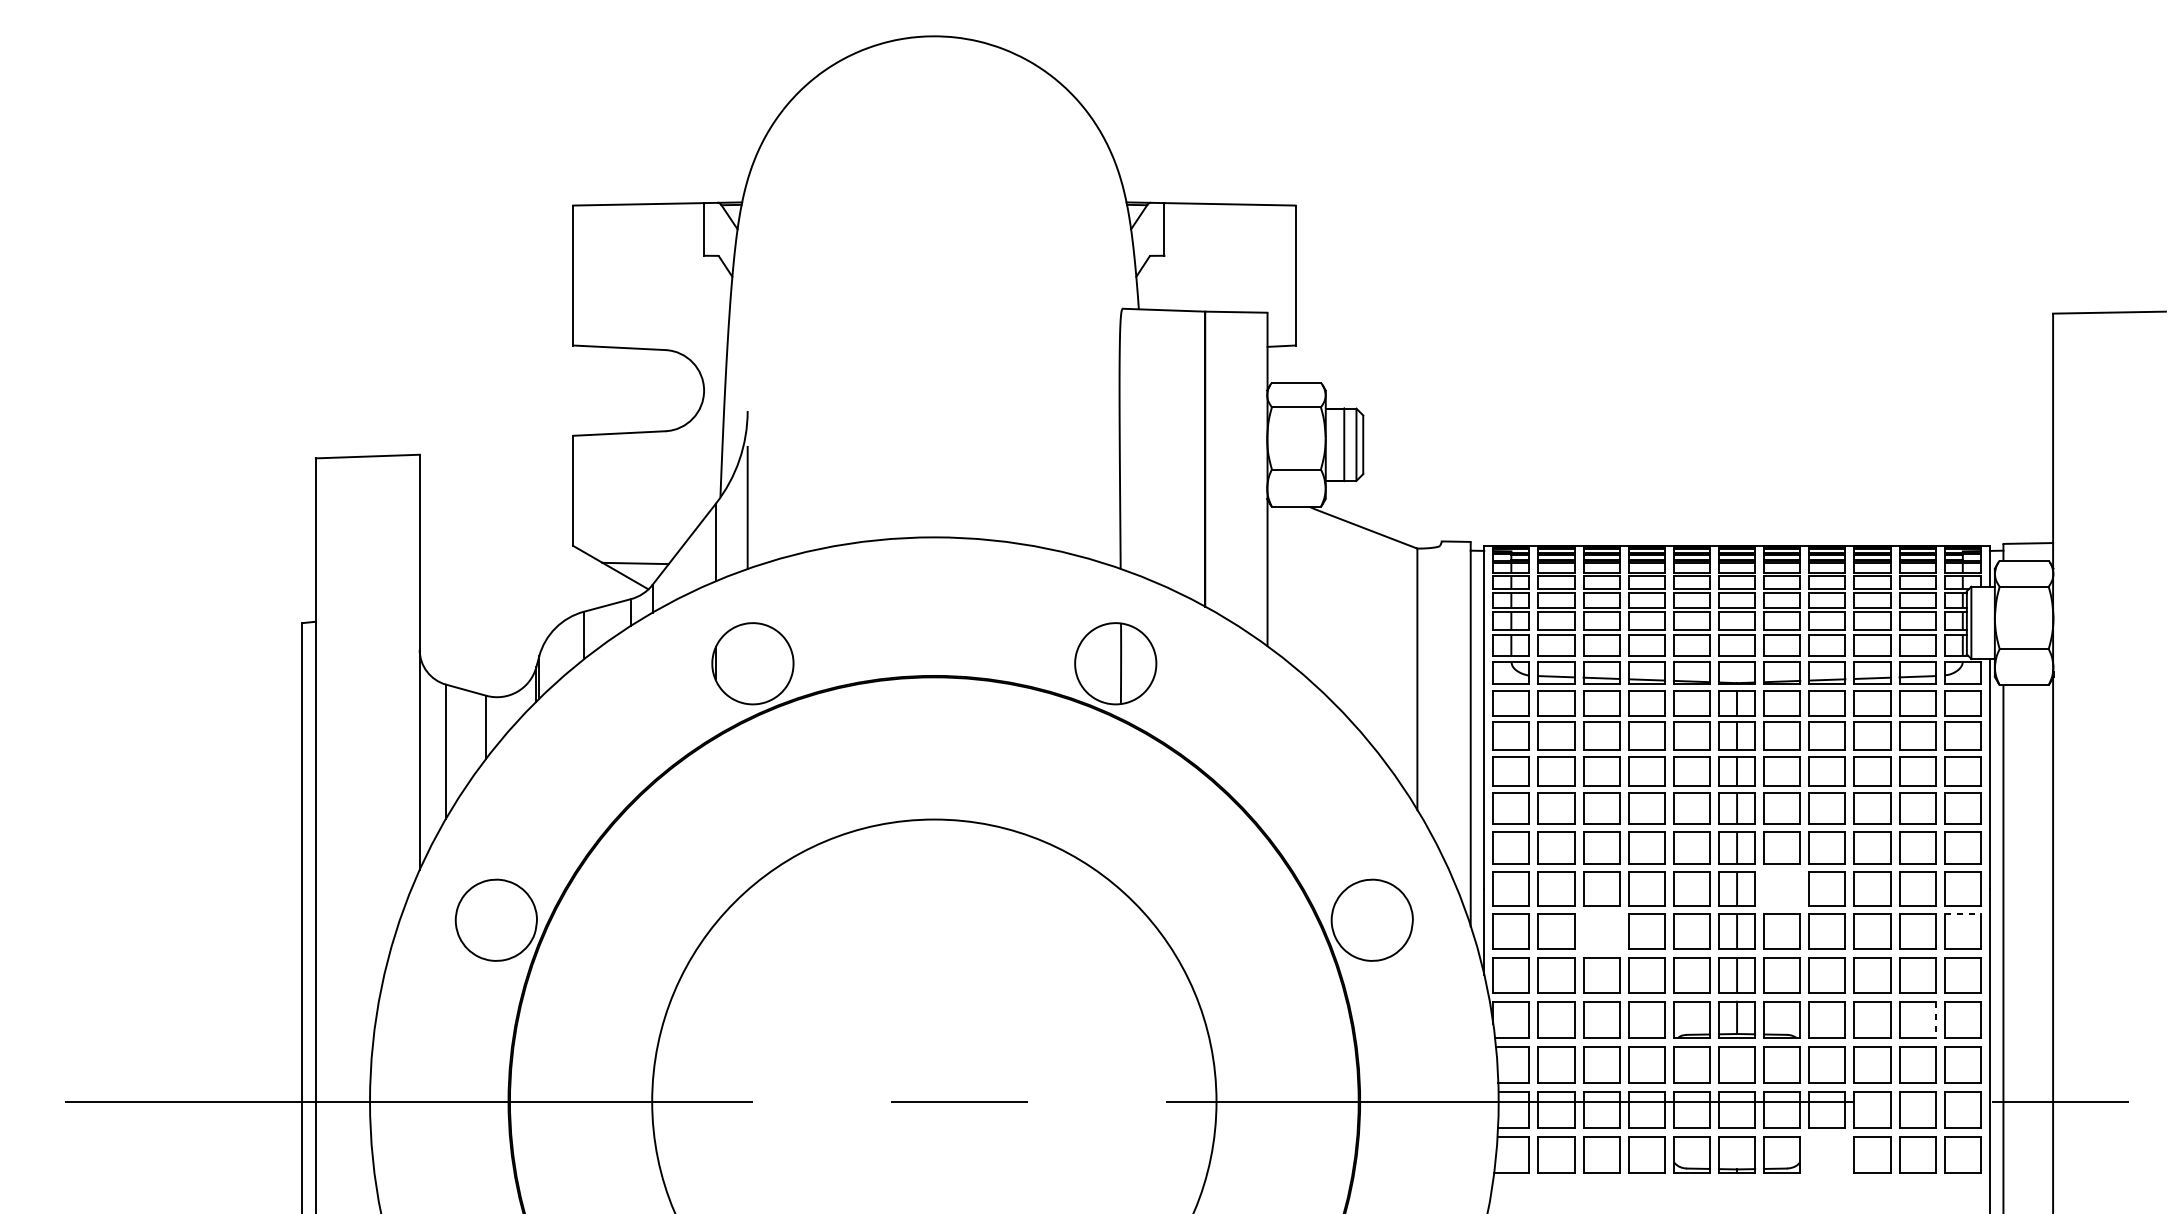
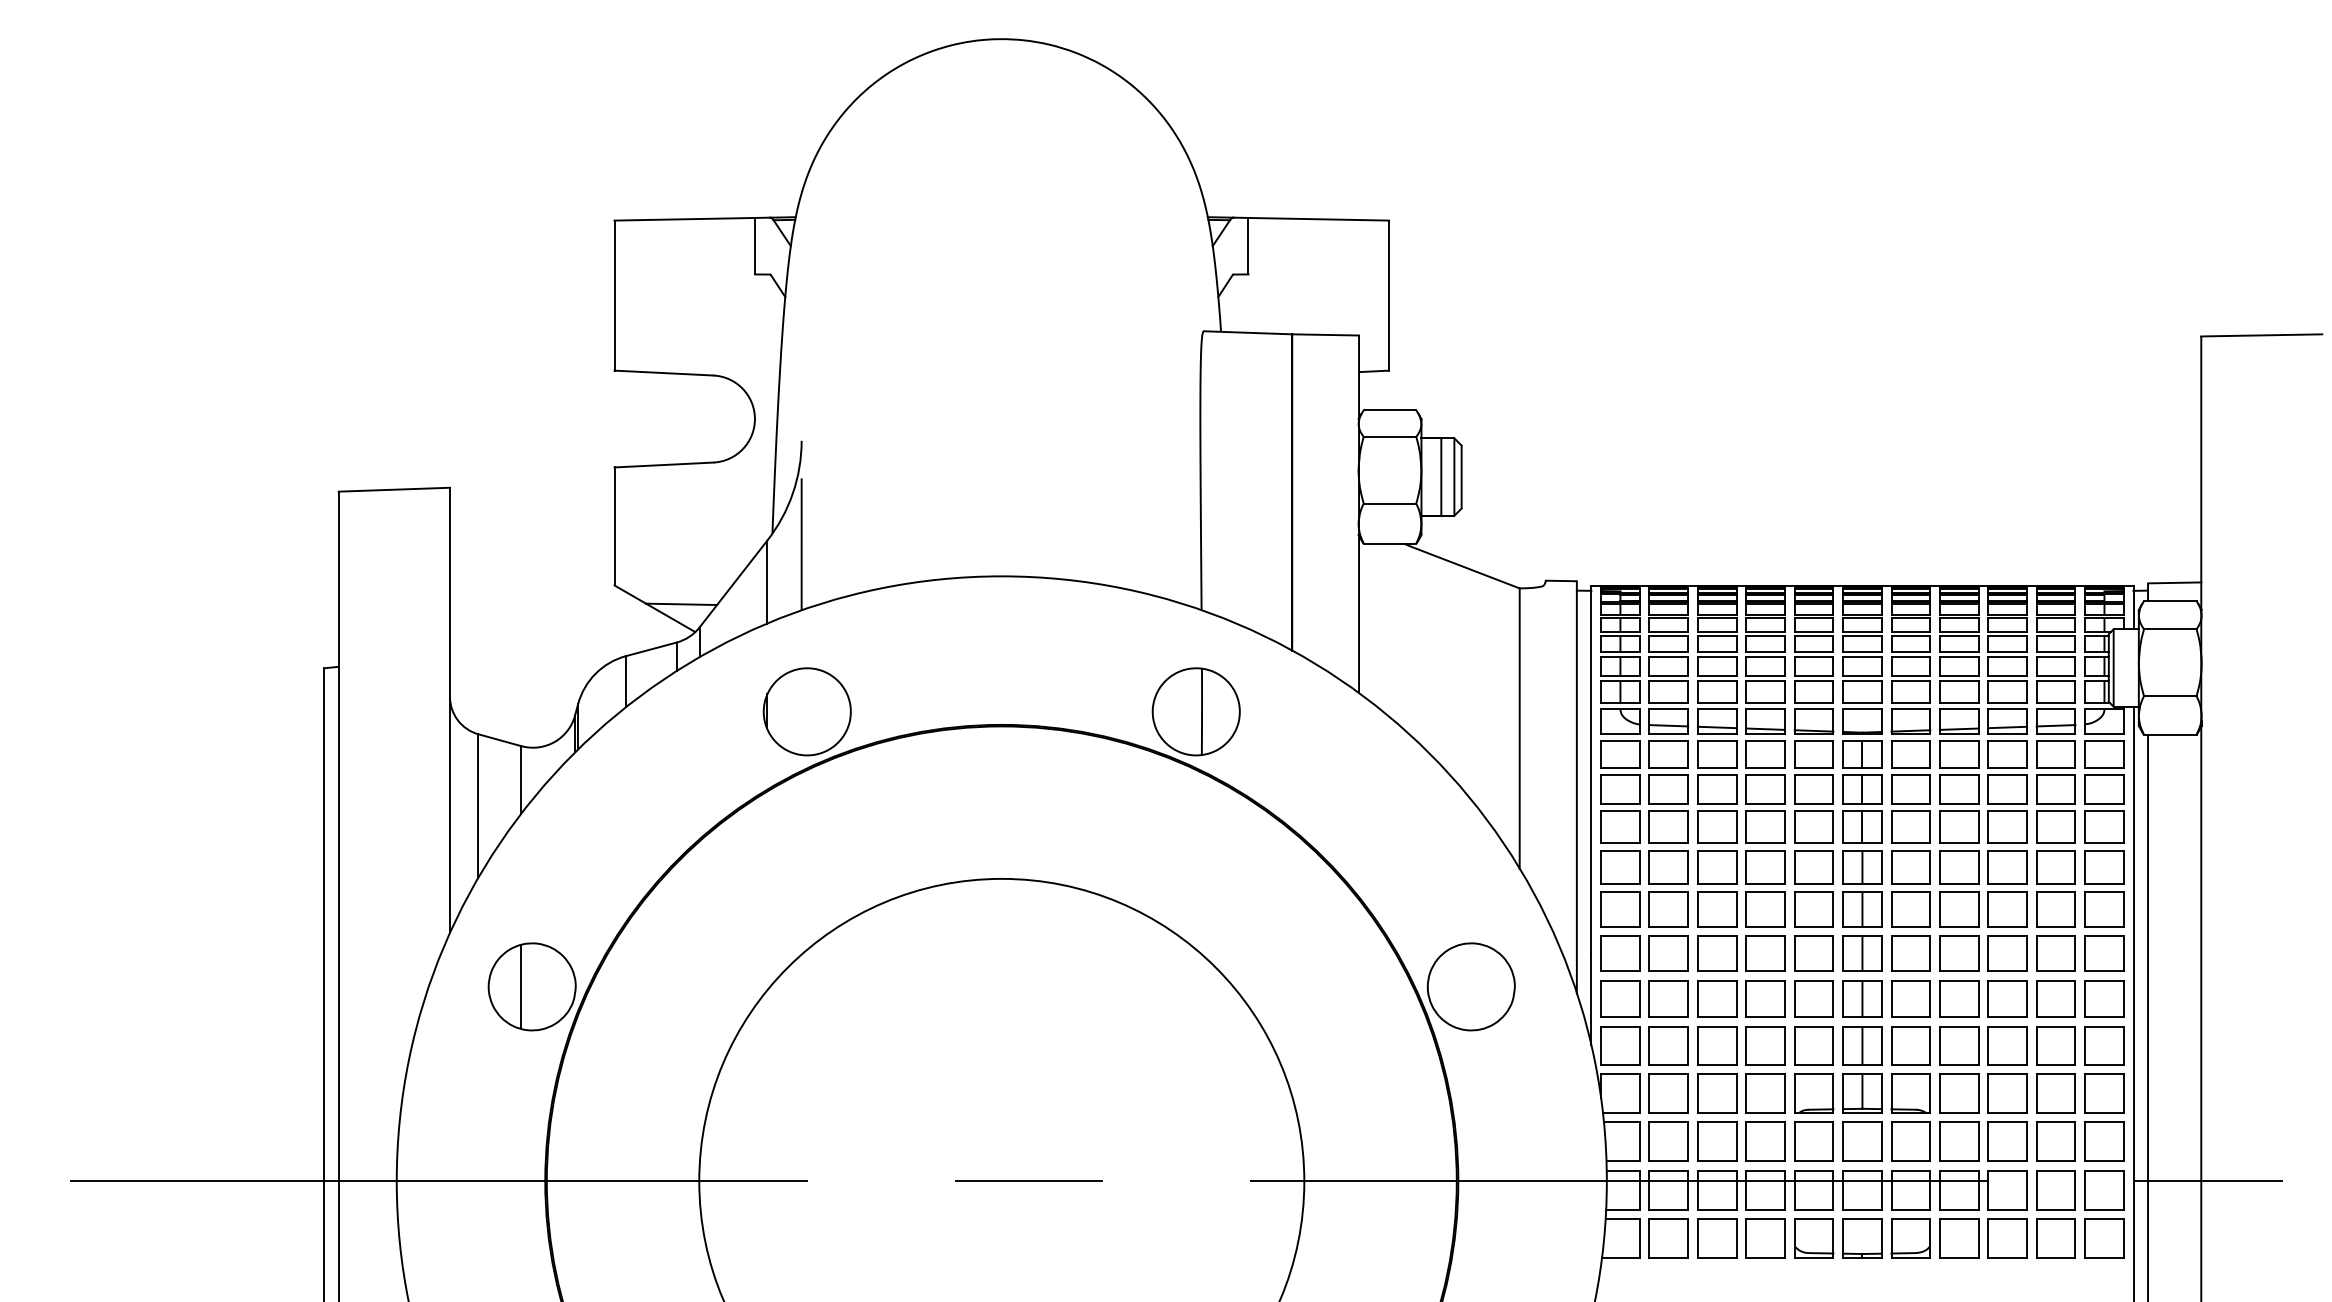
part: (1781, 889) -> (1910, 953), added
line: (1962, 914) -> (2104, 980), dashed -> solid
line: (486, 919) -> (521, 986), added
part: (1601, 931) -> (1717, 998), added
line: (1935, 1019) -> (2075, 1093), dashed -> solid
part: (1827, 1154) -> (1959, 1238), added

